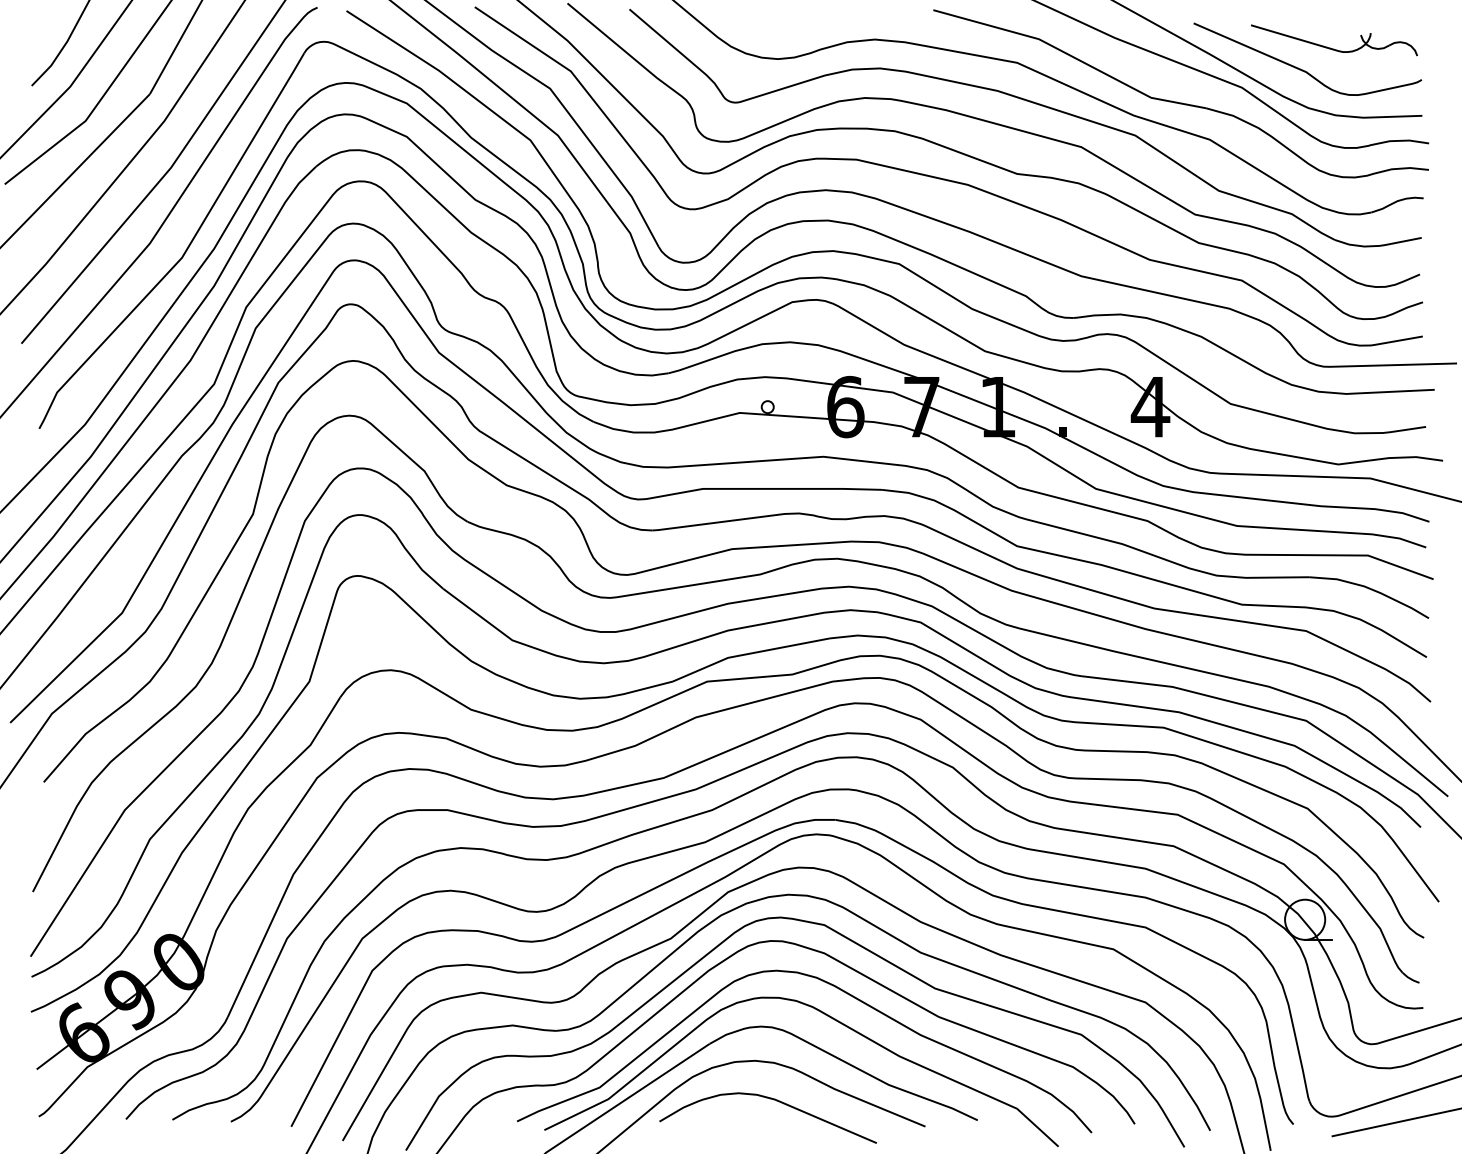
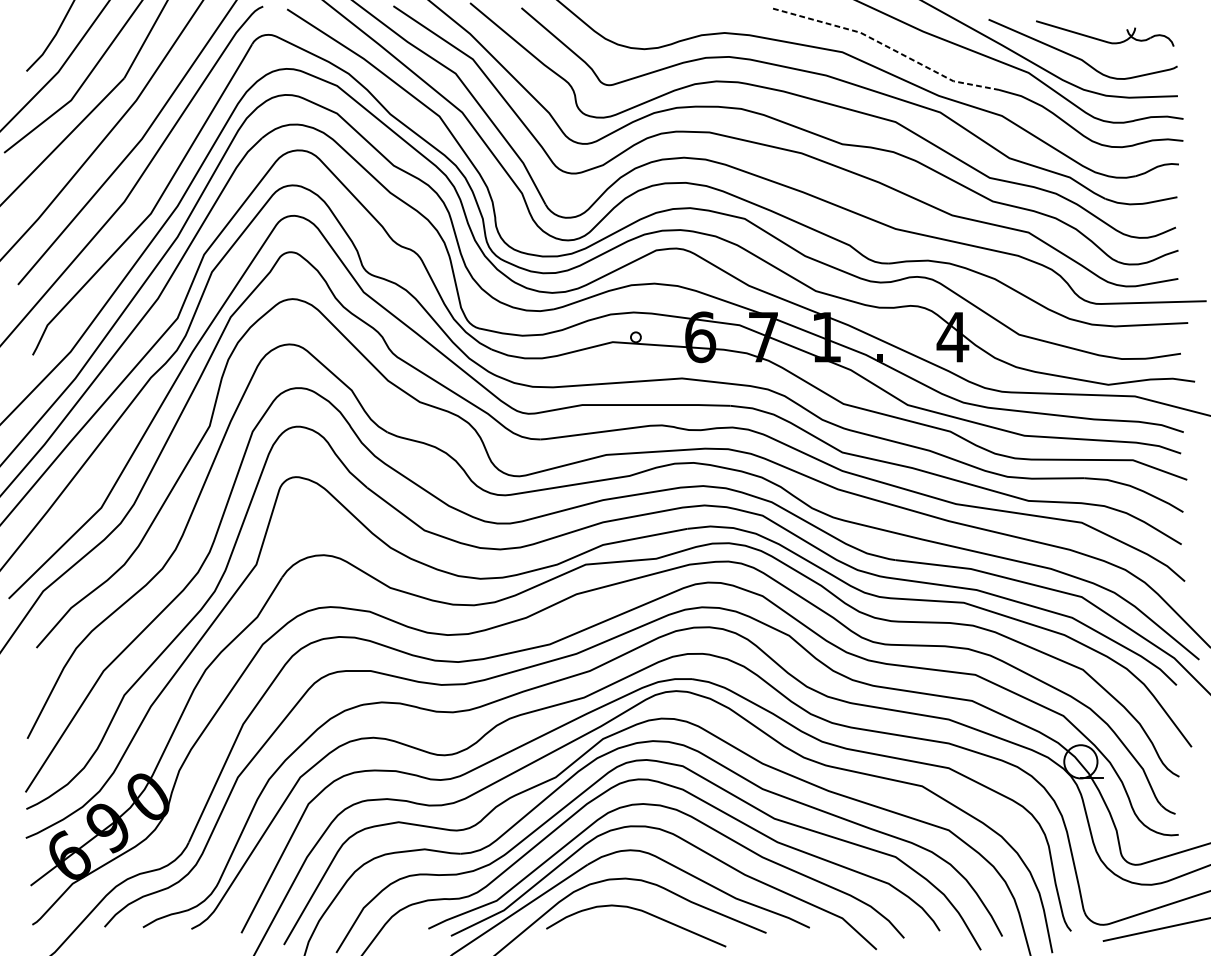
line: (1071, 56) -> (887, 47), solid -> dashed

